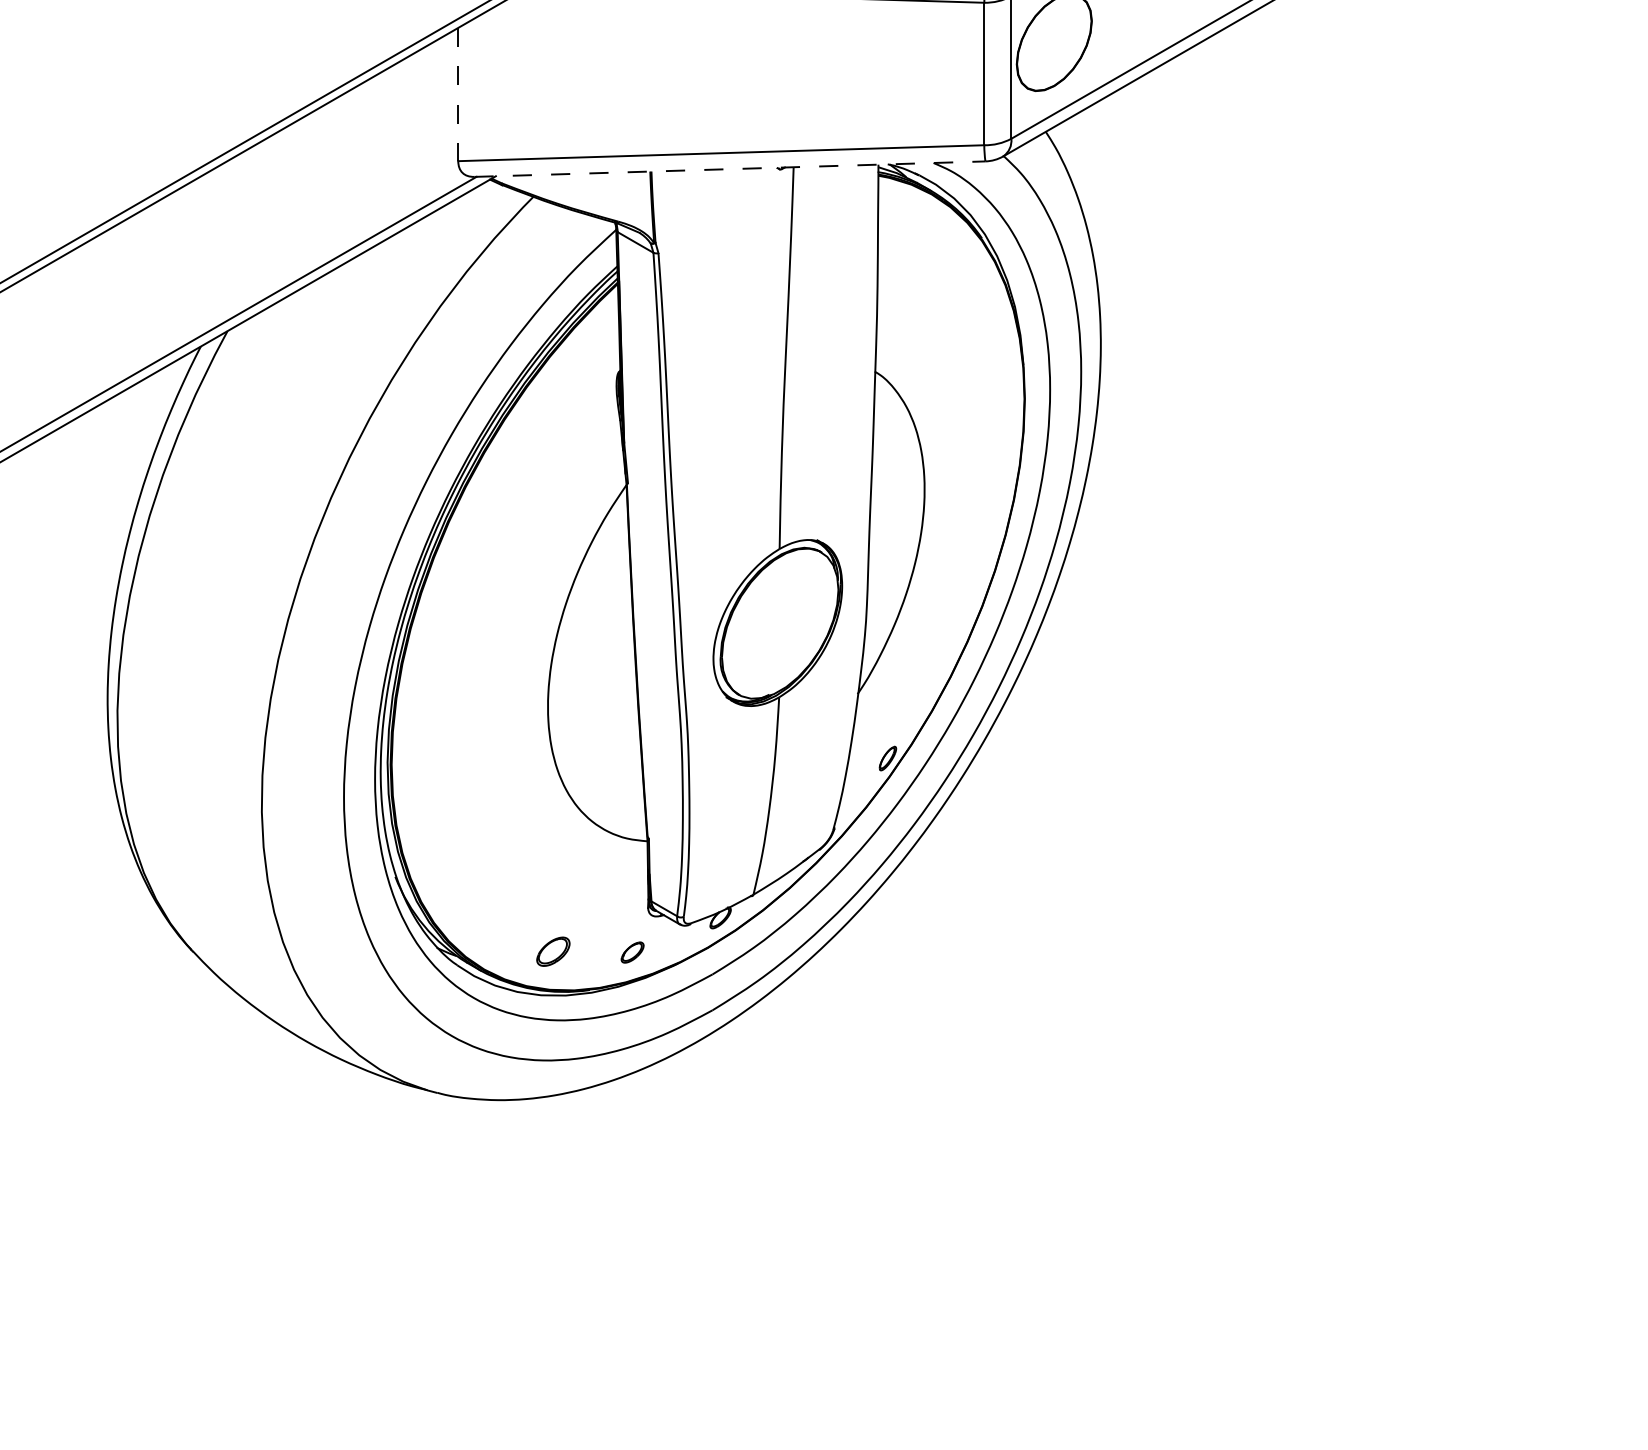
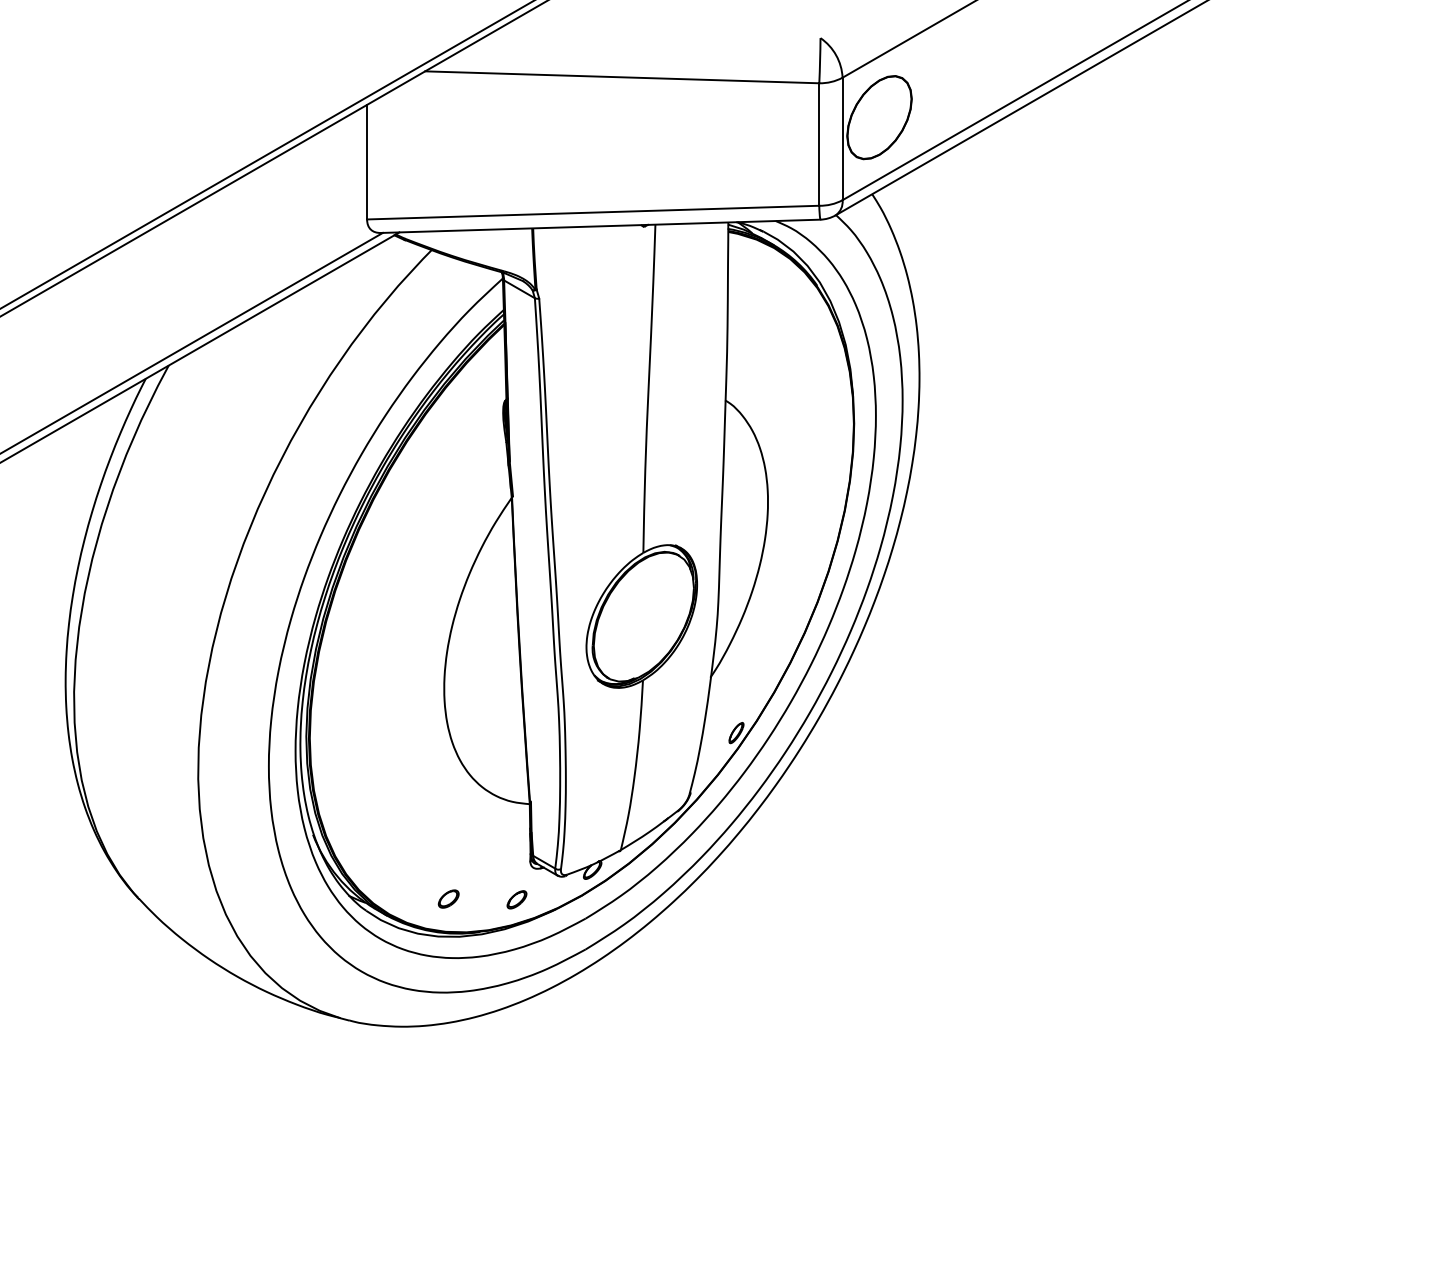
line: (458, 94) -> (367, 162), dashed -> solid
line: (729, 169) -> (600, 226), dashed -> solid
part: (552, 951) -> (448, 898), size x0.71

